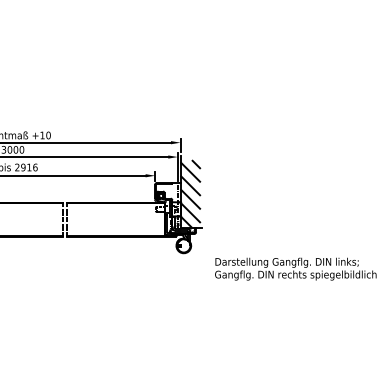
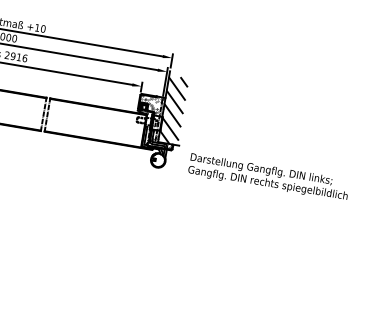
hatch: (168, 192) -> (152, 105), added
text: (295, 268) -> (268, 176), moved

